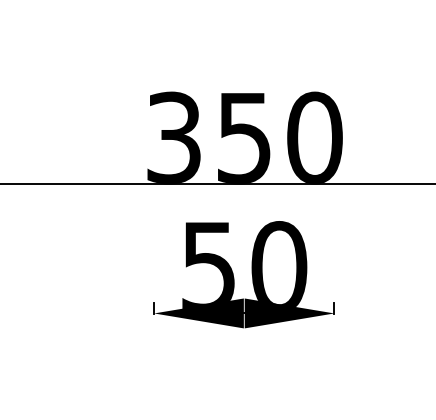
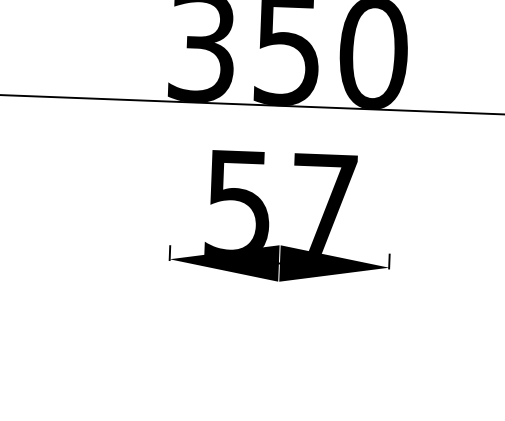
text: (279, 263) -> (324, 204), 50 -> 57

